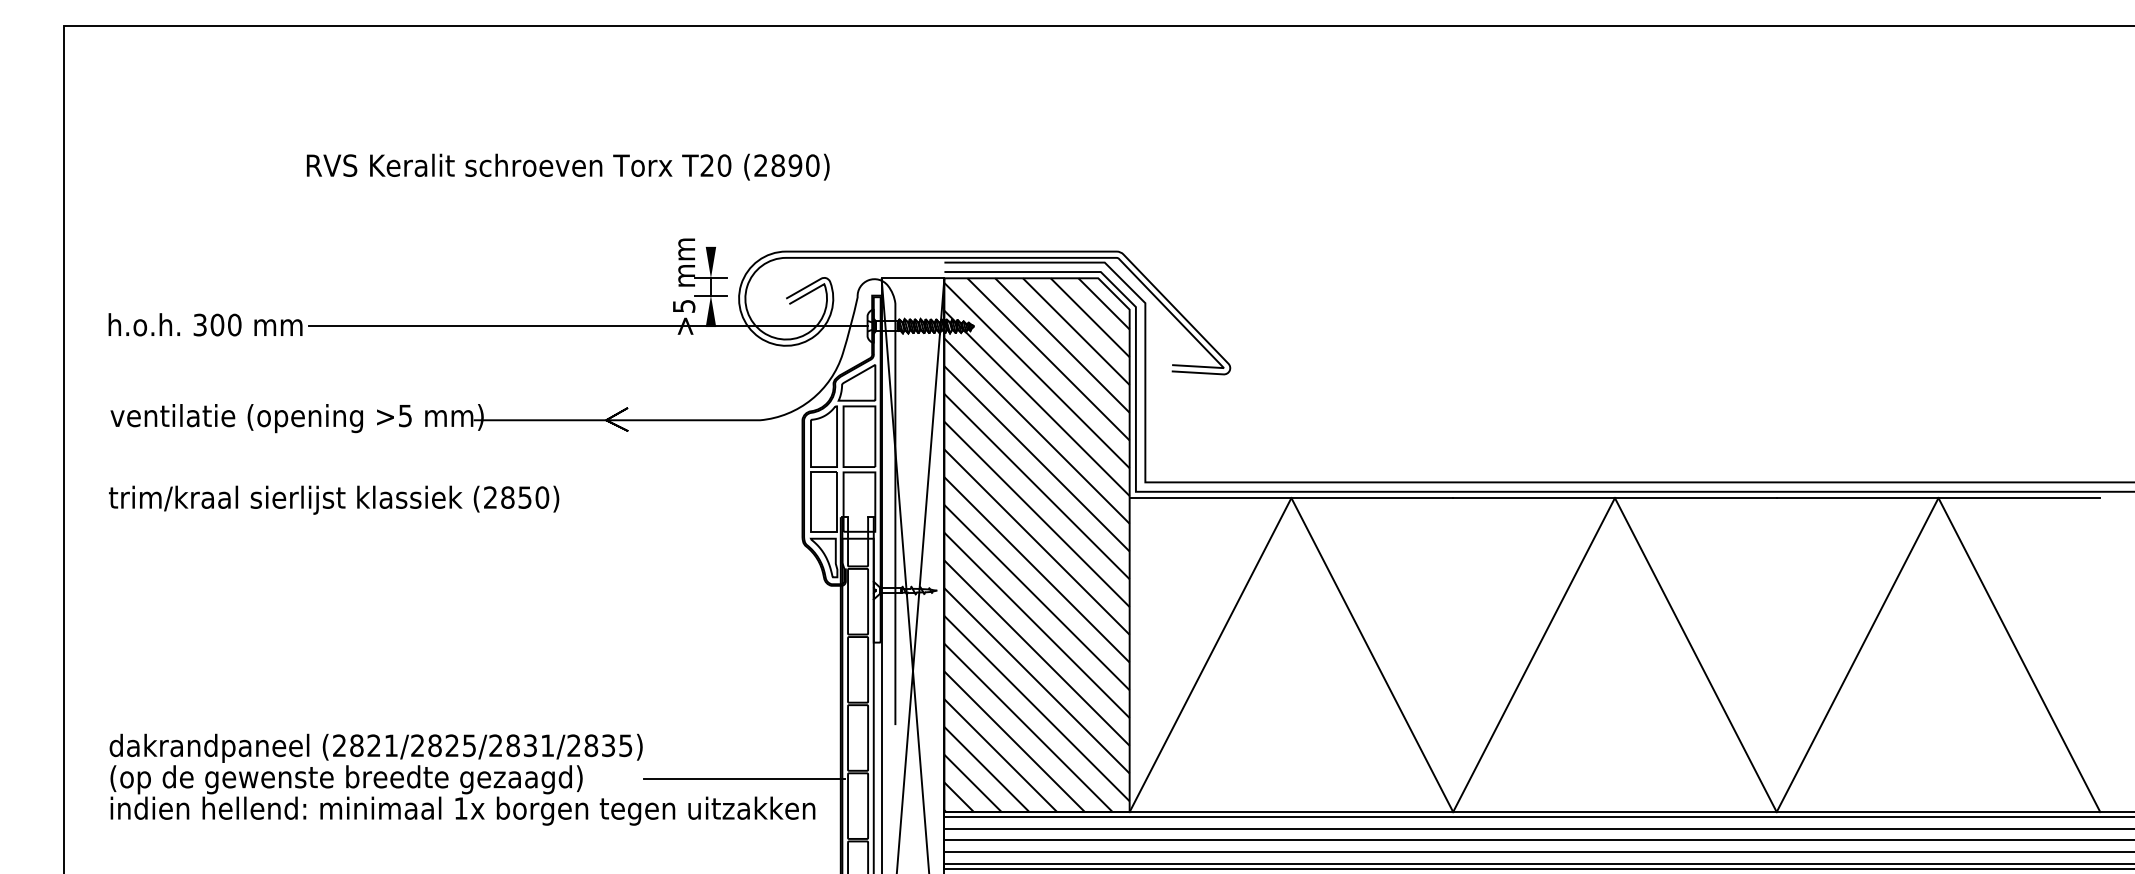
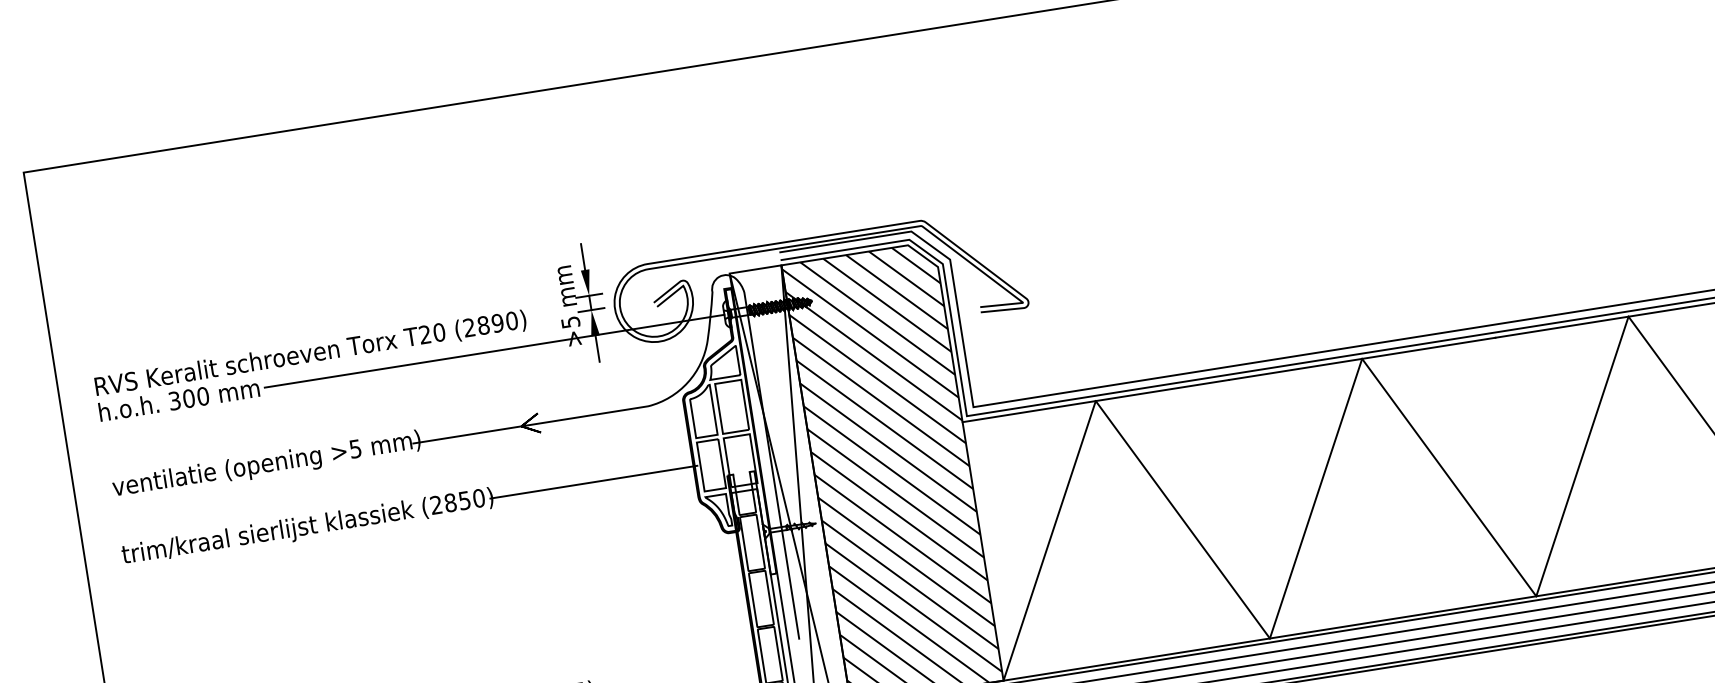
text: (568, 166) -> (311, 353), moved
line: (710, 230) -> (582, 256), added
line: (710, 342) -> (597, 348), added
line: (681, 499) -> (593, 481), added

